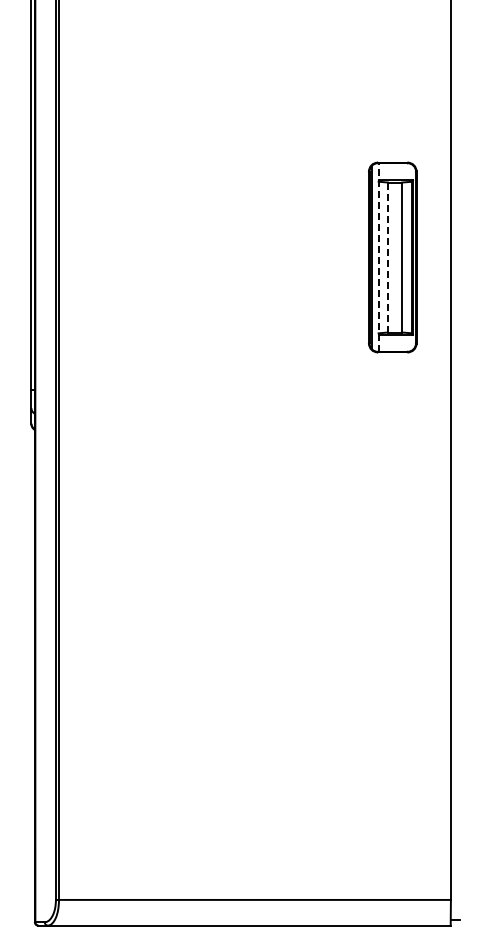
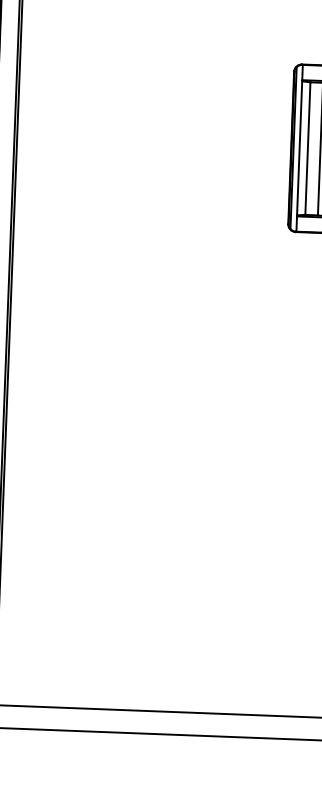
line: (378, 257) -> (299, 148), dashed -> solid
line: (387, 257) -> (307, 148), dashed -> solid

